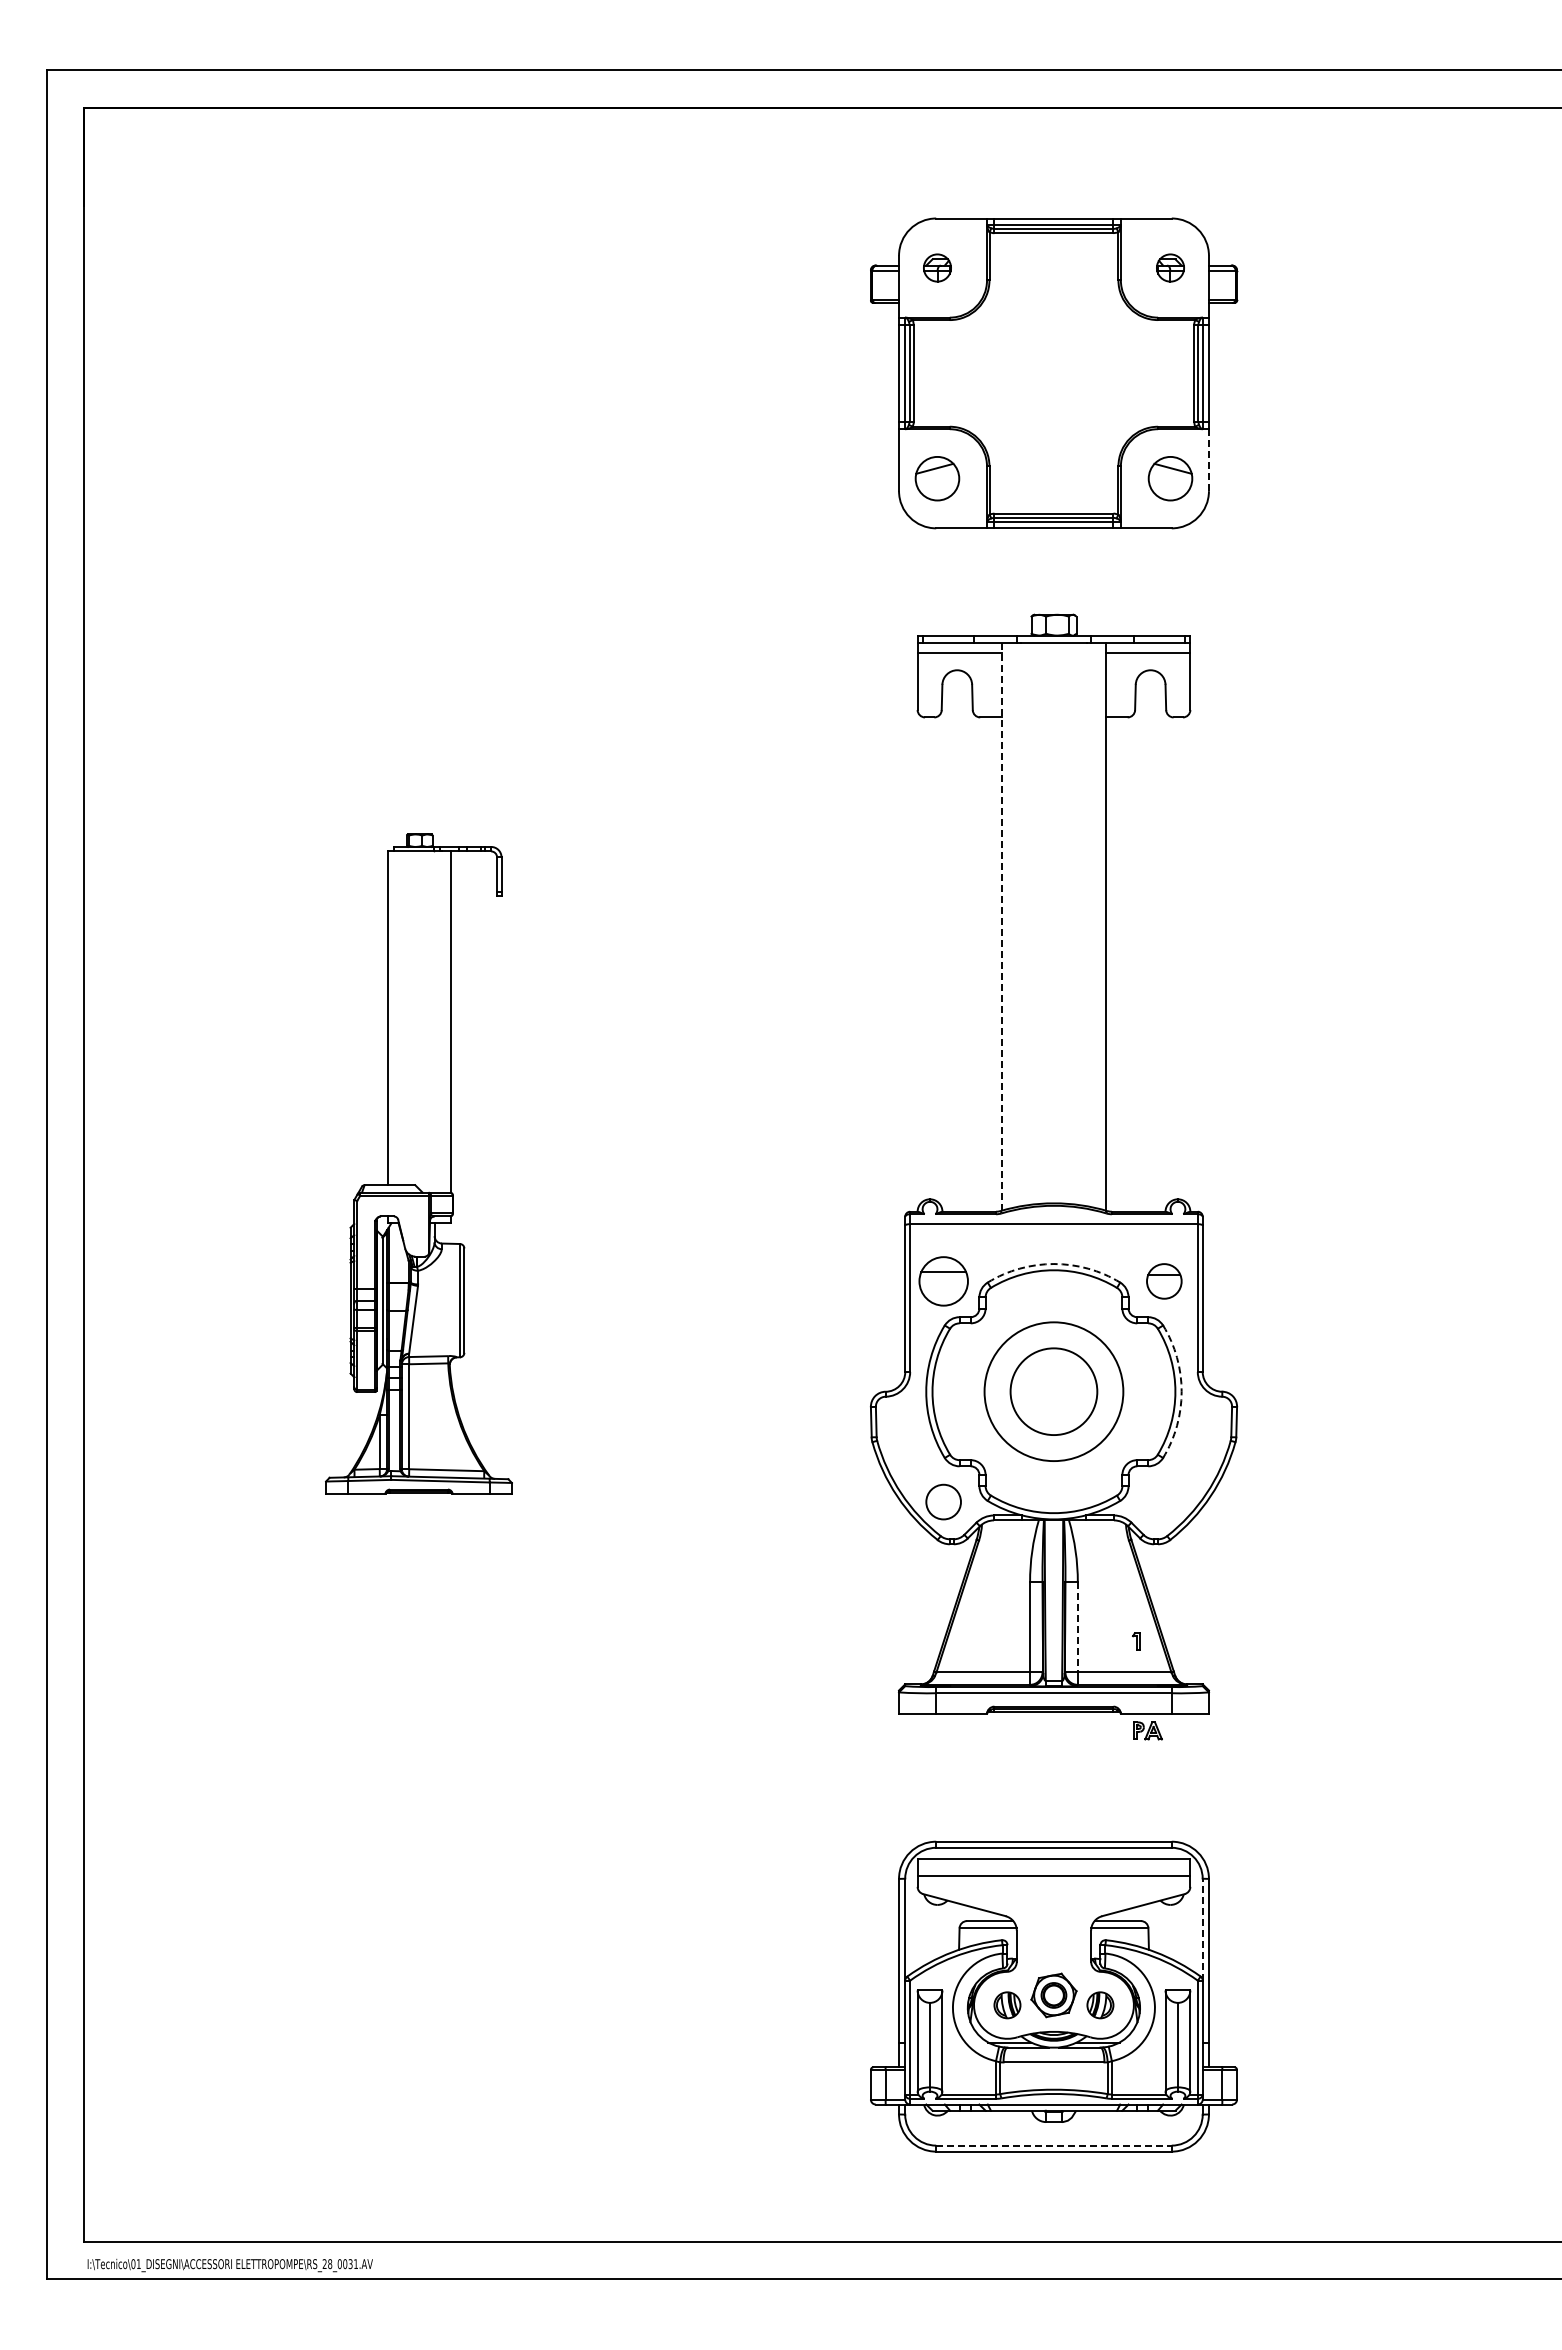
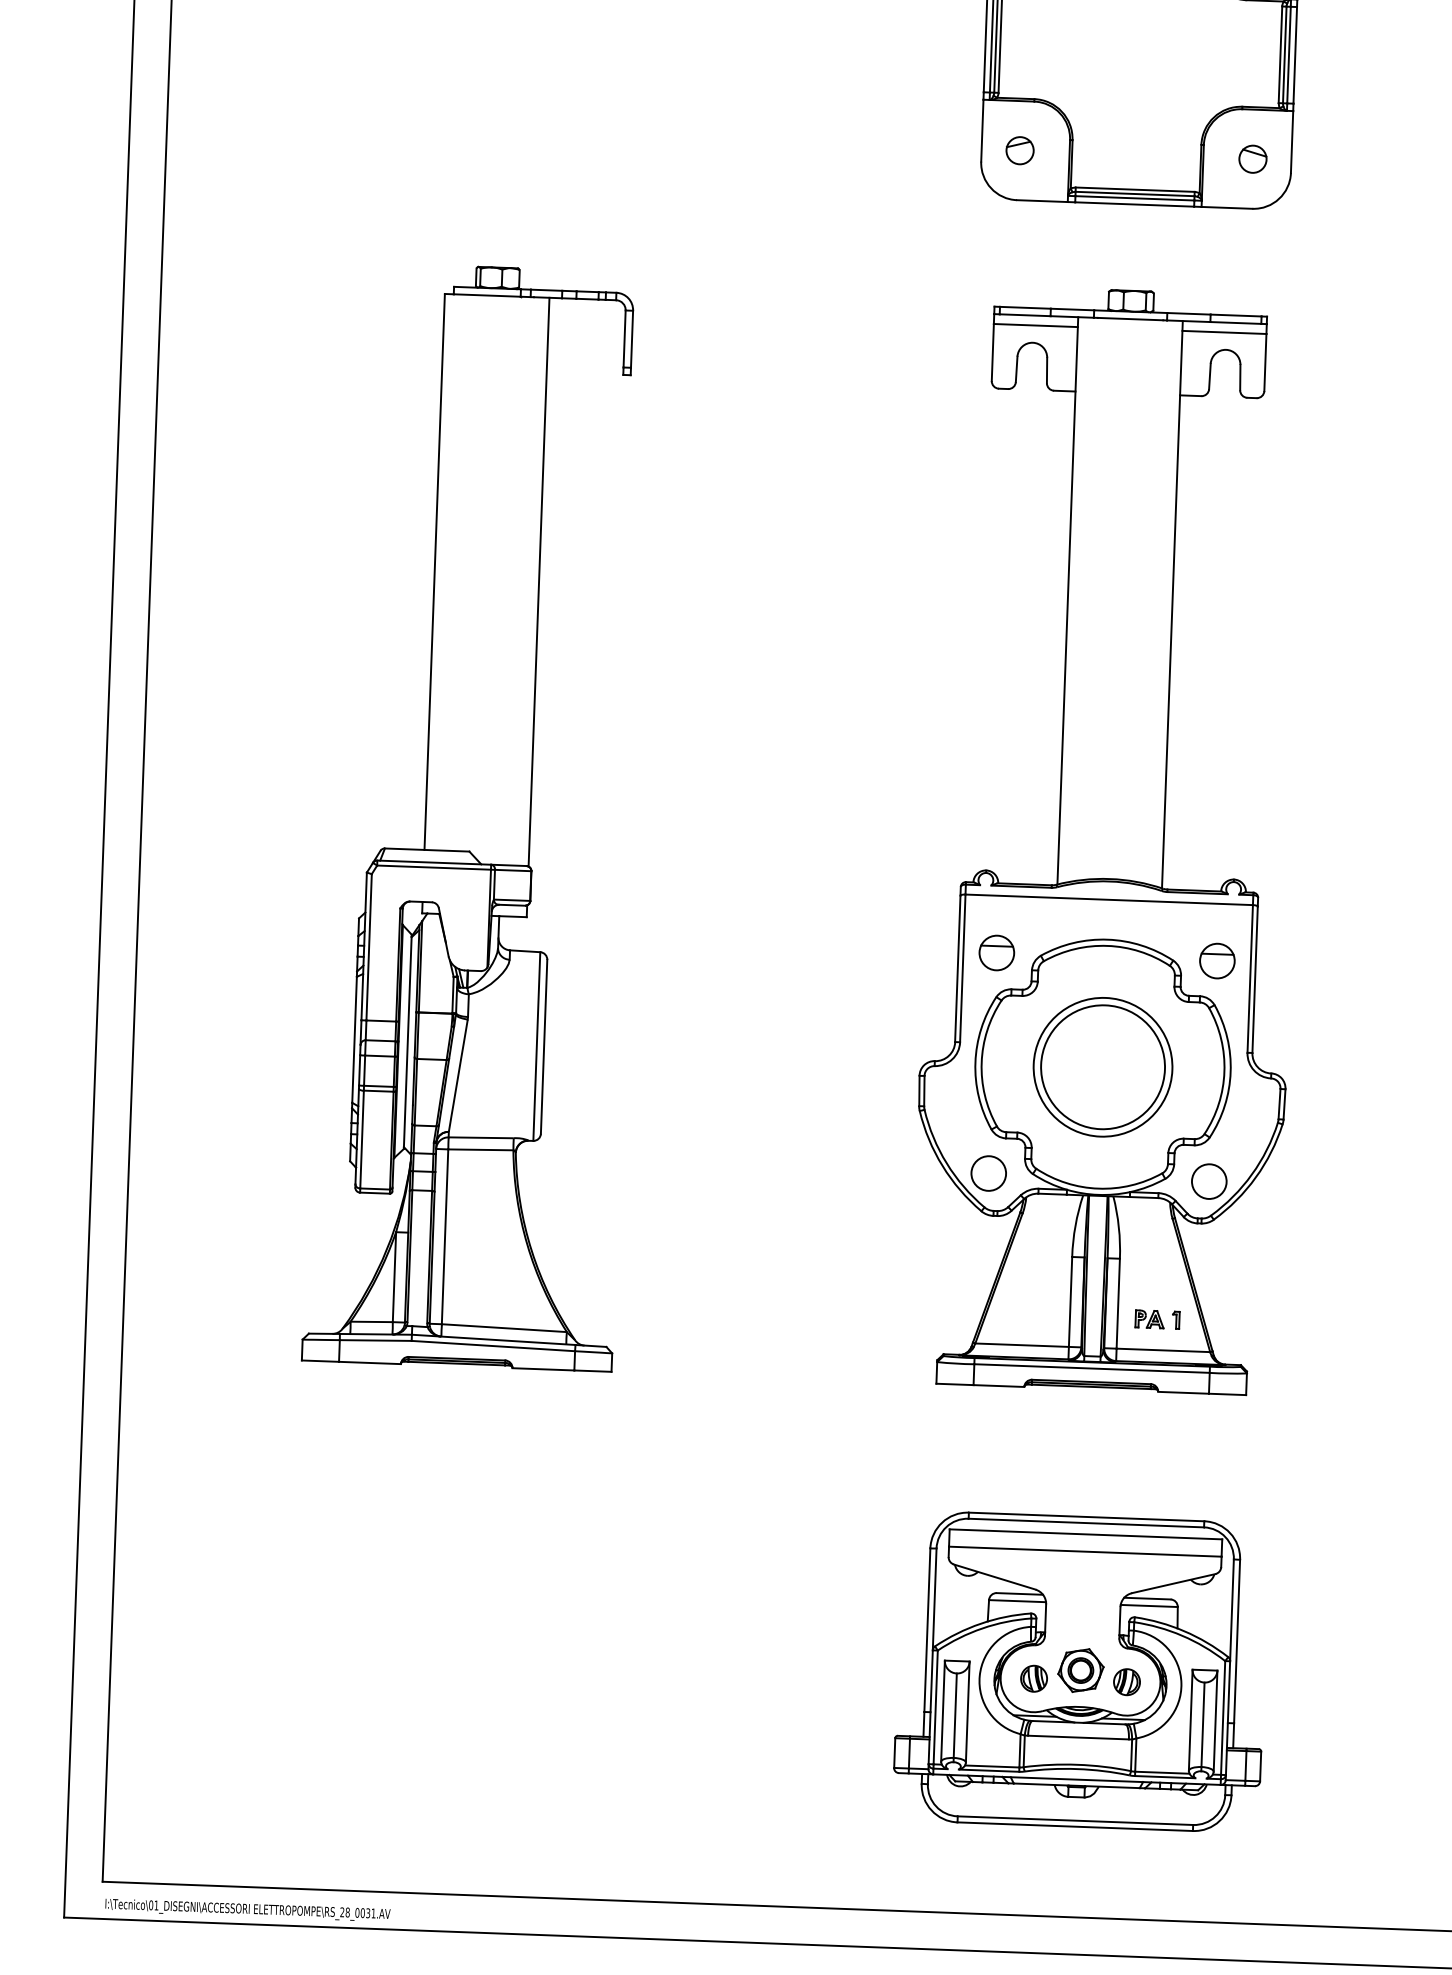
line: (1208, 460) -> (1291, 142), dashed -> solid
part: (937, 478) -> (1020, 150), size x0.62
part: (1170, 478) -> (1252, 158), size x0.62
line: (1001, 926) -> (1067, 600), dashed -> solid
part: (418, 1163) -> (476, 815), size x1.67
arc: (1053, 1264) -> (1107, 940), dashed -> solid
part: (943, 1281) -> (996, 953), size x0.71
circle: (1053, 1391) -> (1102, 1067), size x1.43
arc: (1181, 1391) -> (1230, 1071), dashed -> solid
circle: (1164, 1501) -> (1209, 1181), added
line: (1077, 1627) -> (1117, 1303), dashed -> solid
part: (1147, 1730) -> (1149, 1318), moved
line: (1202, 1929) -> (1231, 1610), dashed -> solid
line: (1054, 2145) -> (1075, 1820), dashed -> solid

